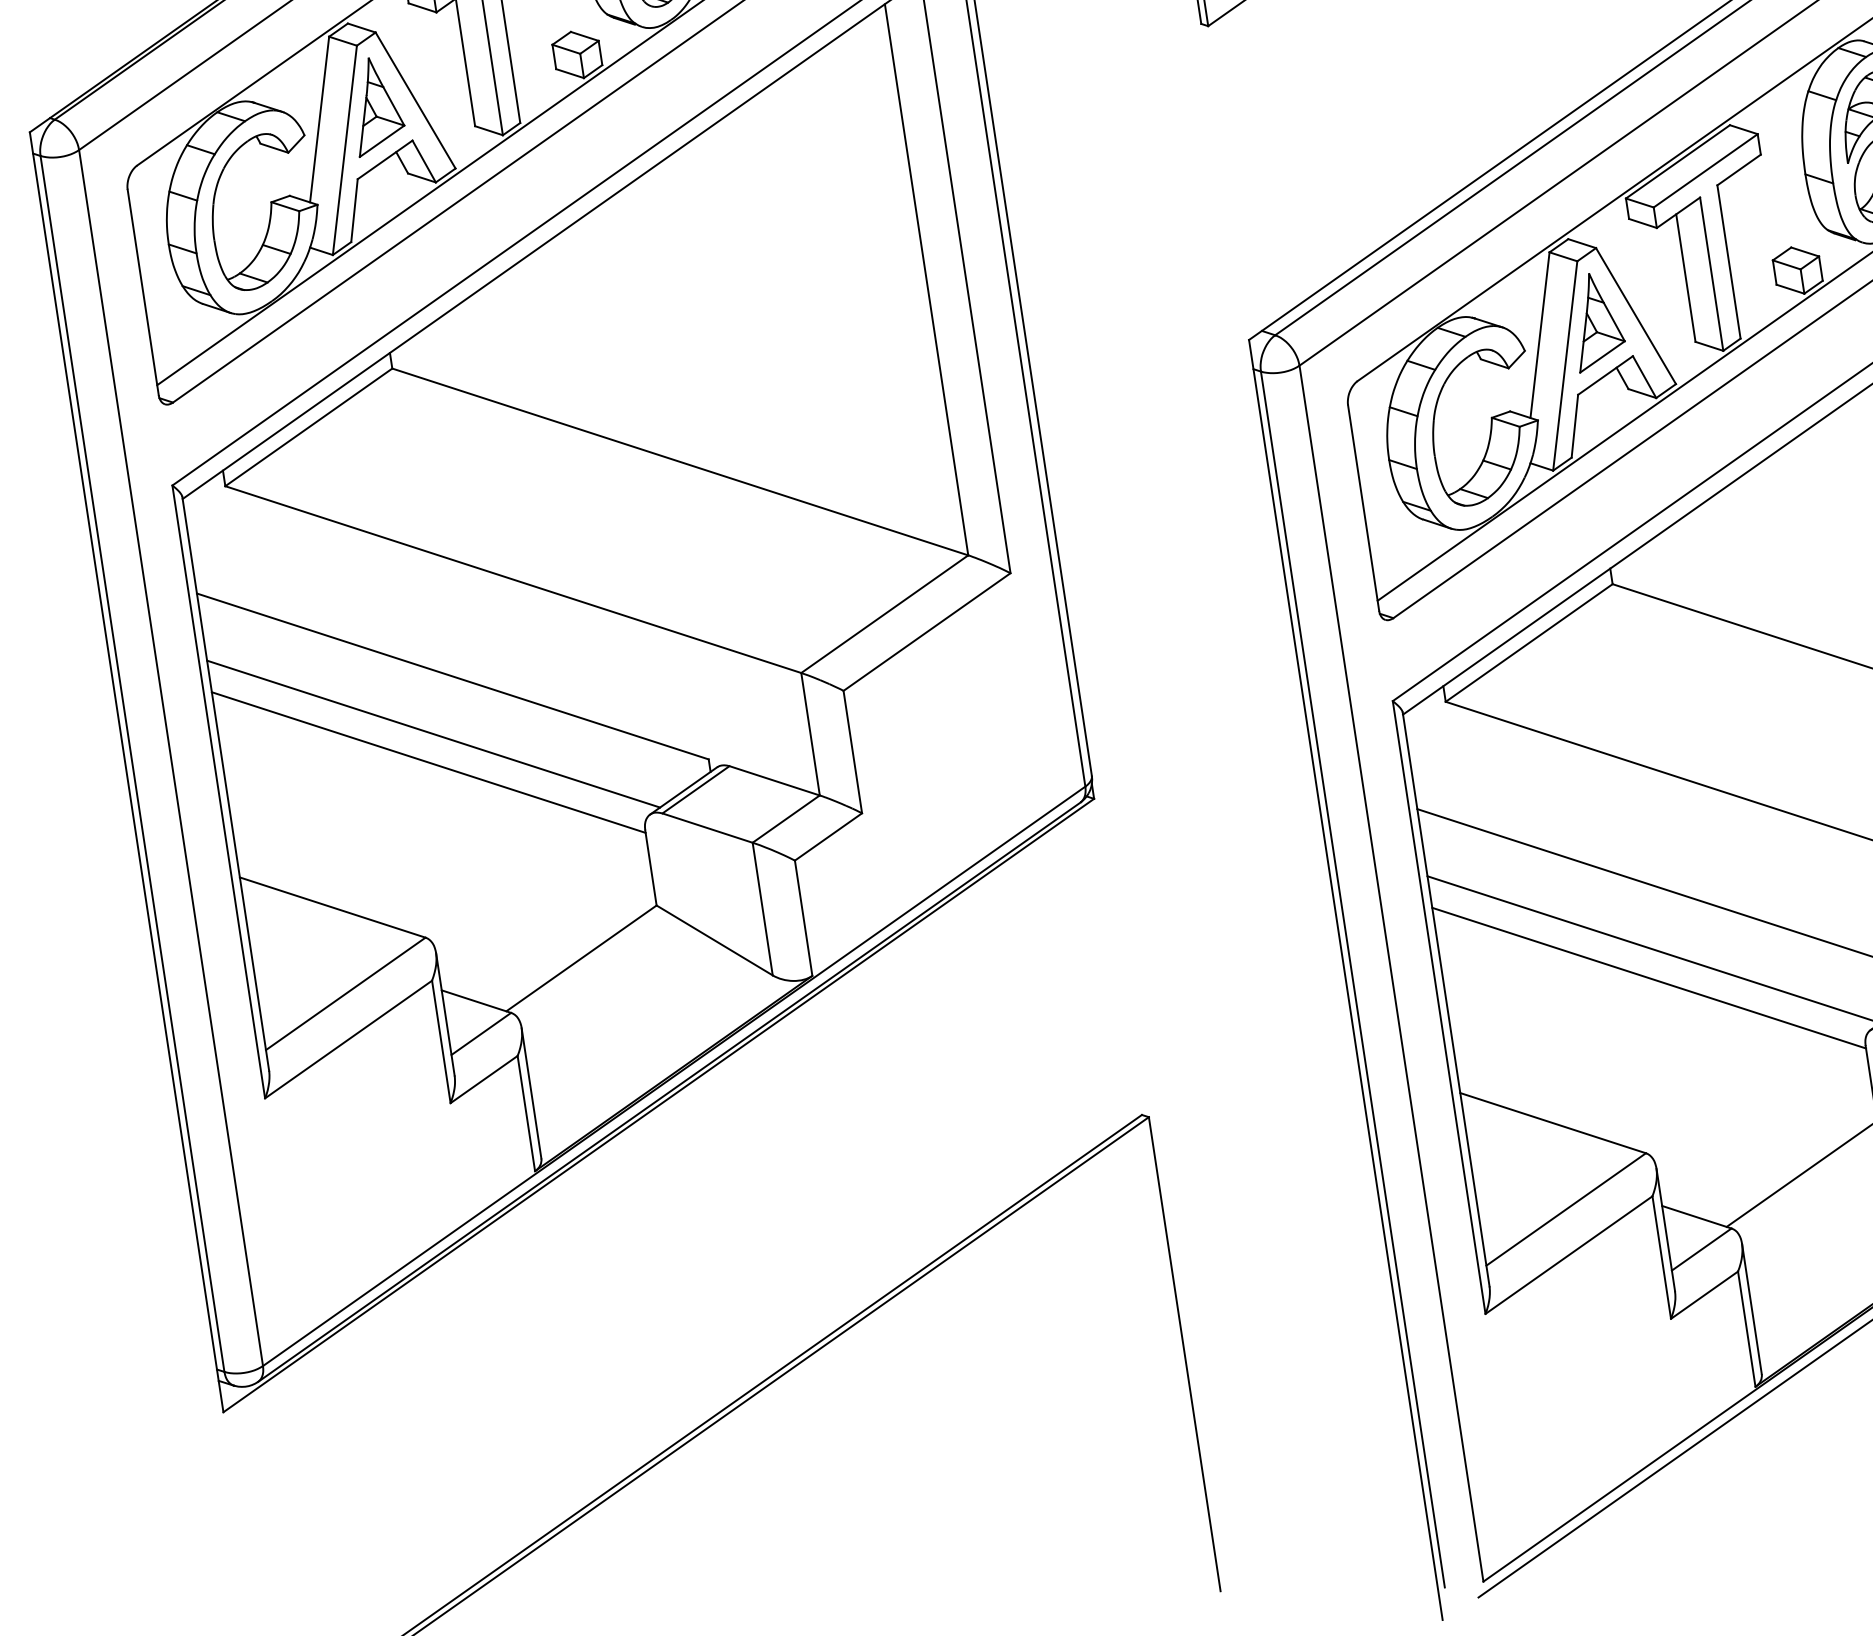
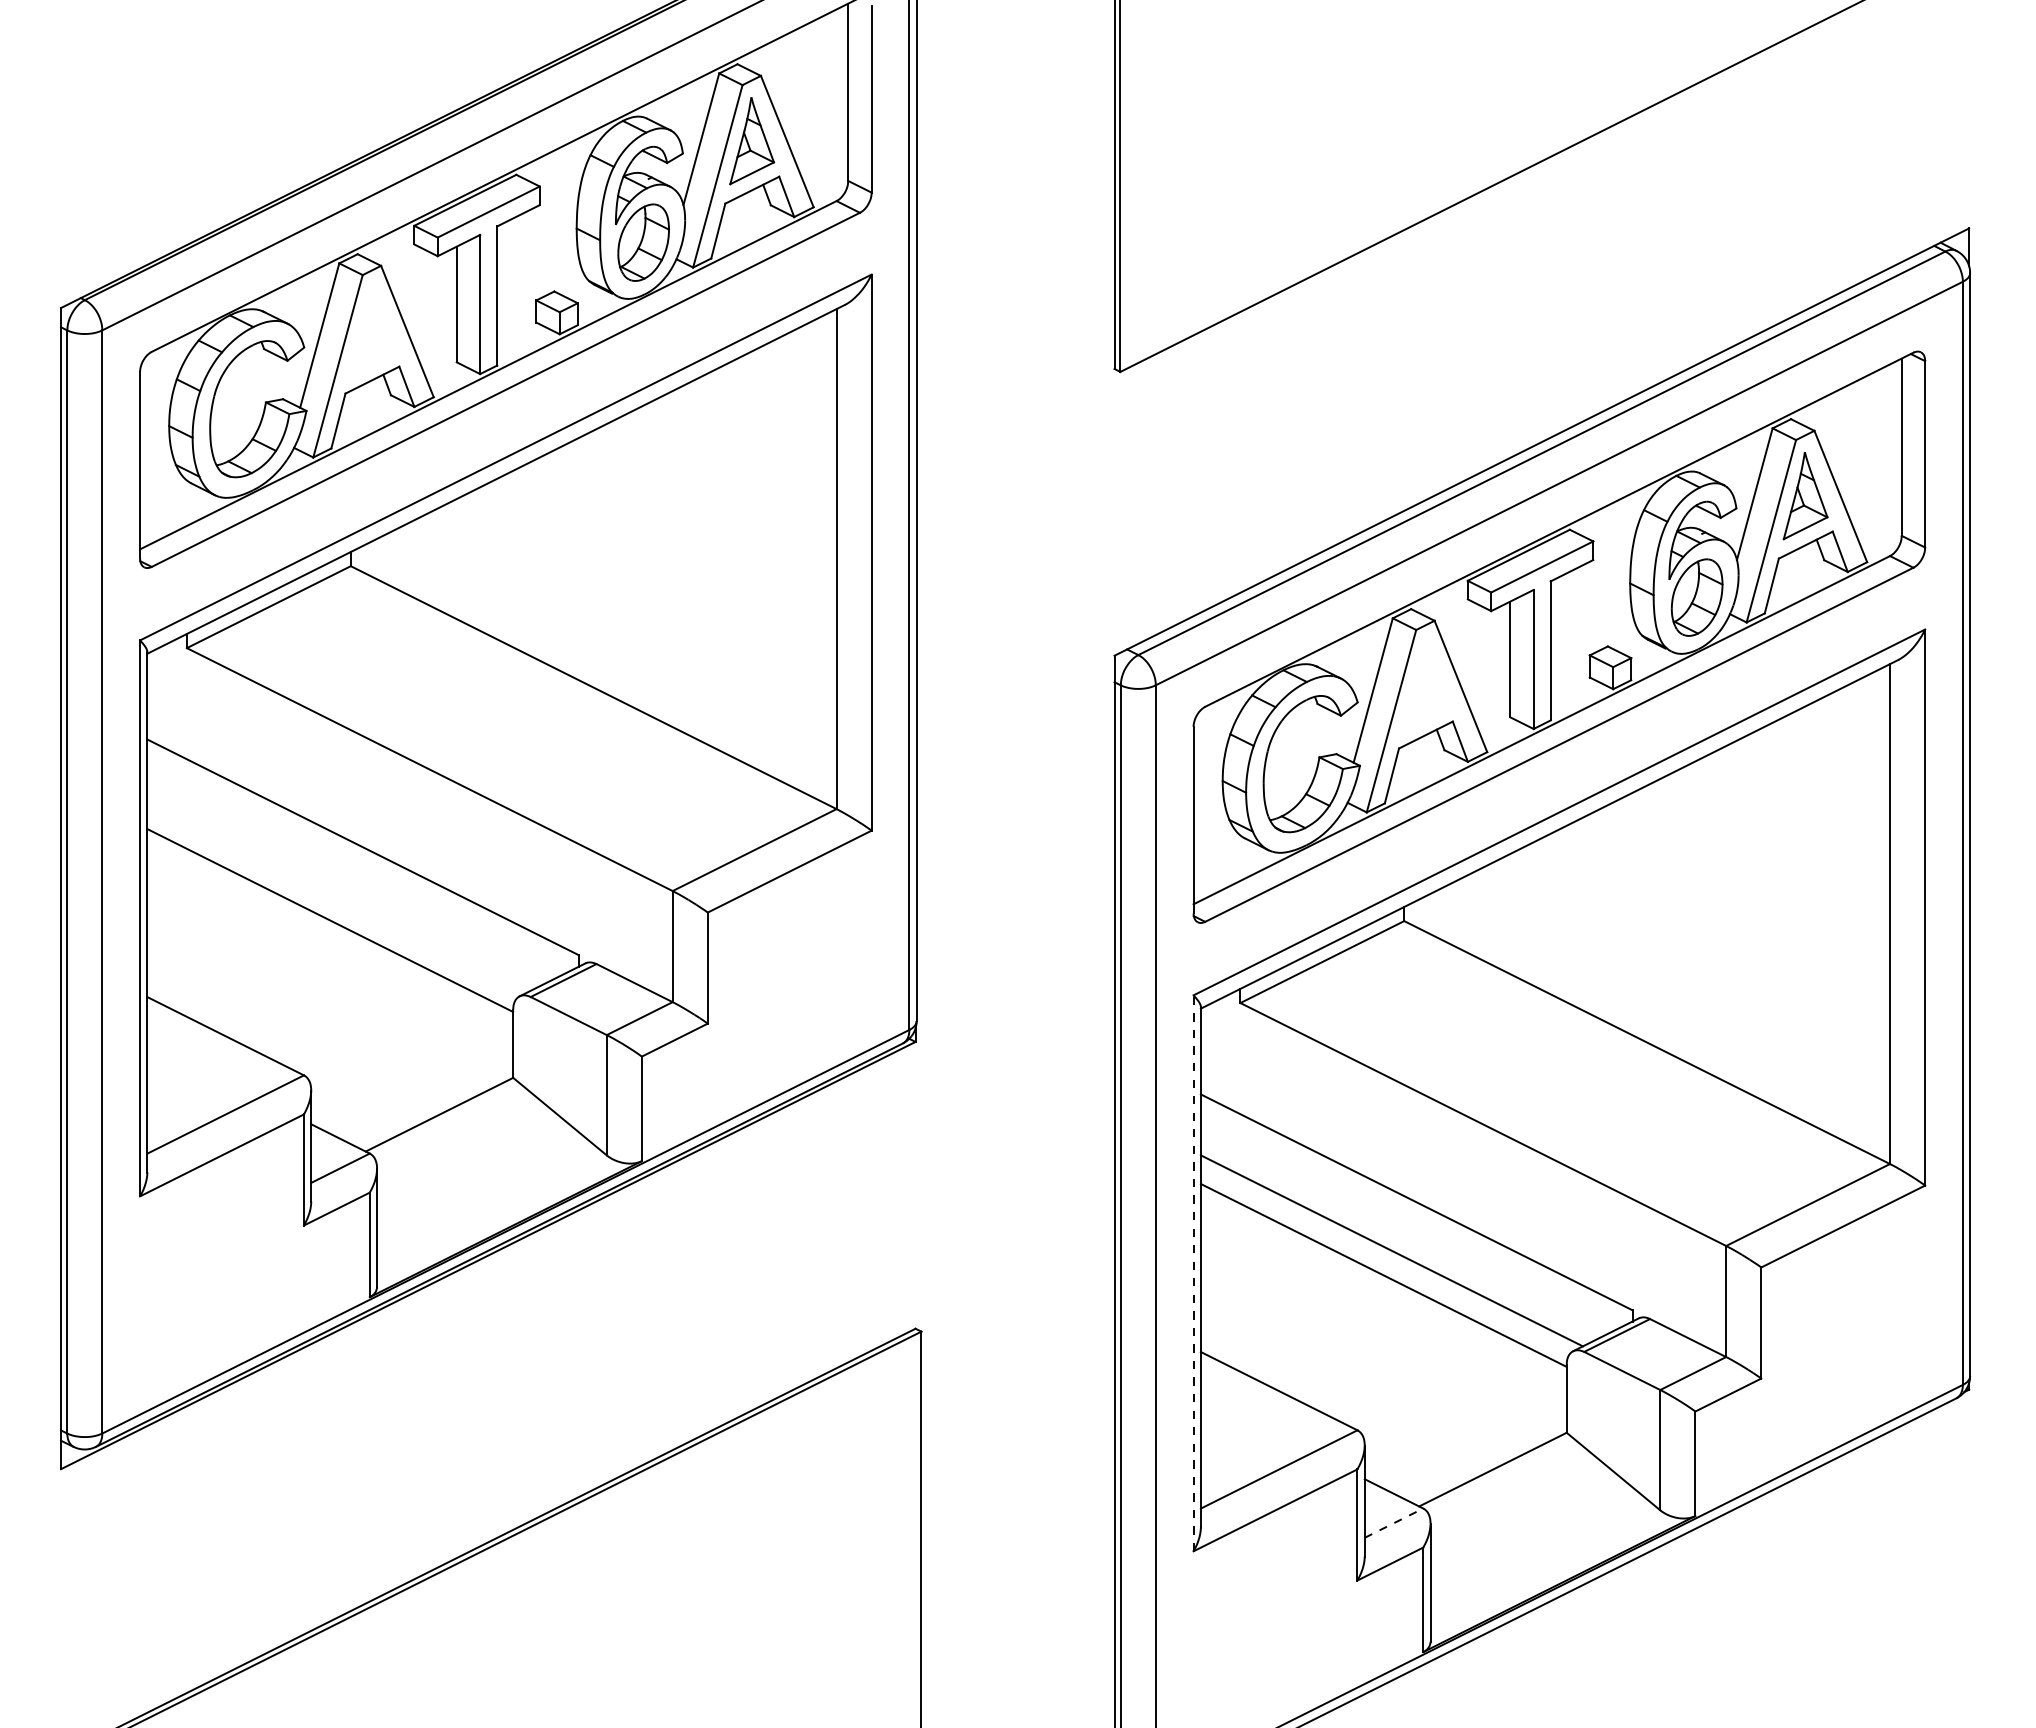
part: (377, 106) -> (372, 331), removed
part: (1596, 322) -> (1425, 686), removed
line: (433, 733) -> (338, 895), removed
line: (1439, 1007) -> (1193, 1273), solid -> dashed
line: (1702, 1249) -> (1394, 1523), solid -> dashed

